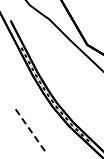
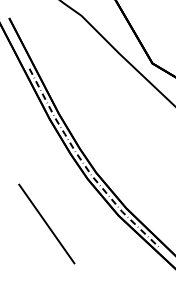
line: (31, 131) -> (48, 225), dashed -> solid

